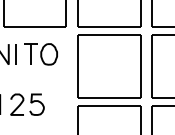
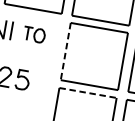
part: (40, 54) -> (33, 34), size x0.7
line: (77, 66) -> (65, 51), solid -> dashed
line: (109, 106) -> (88, 93), solid -> dashed

